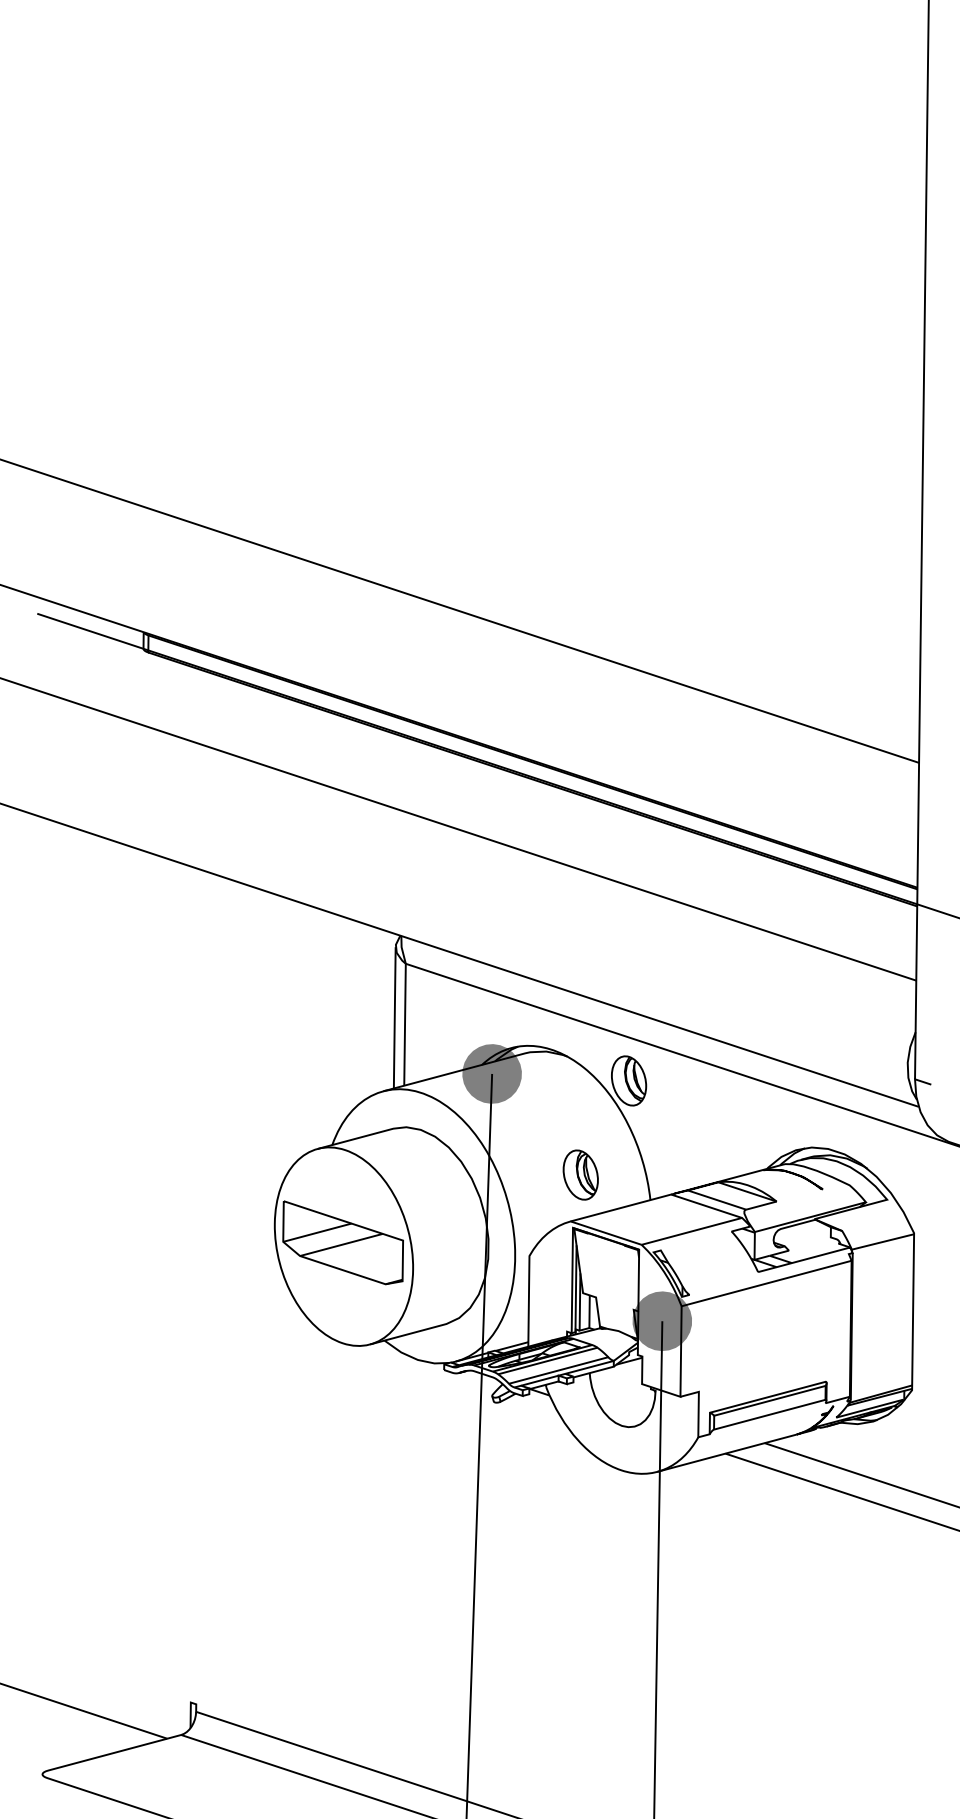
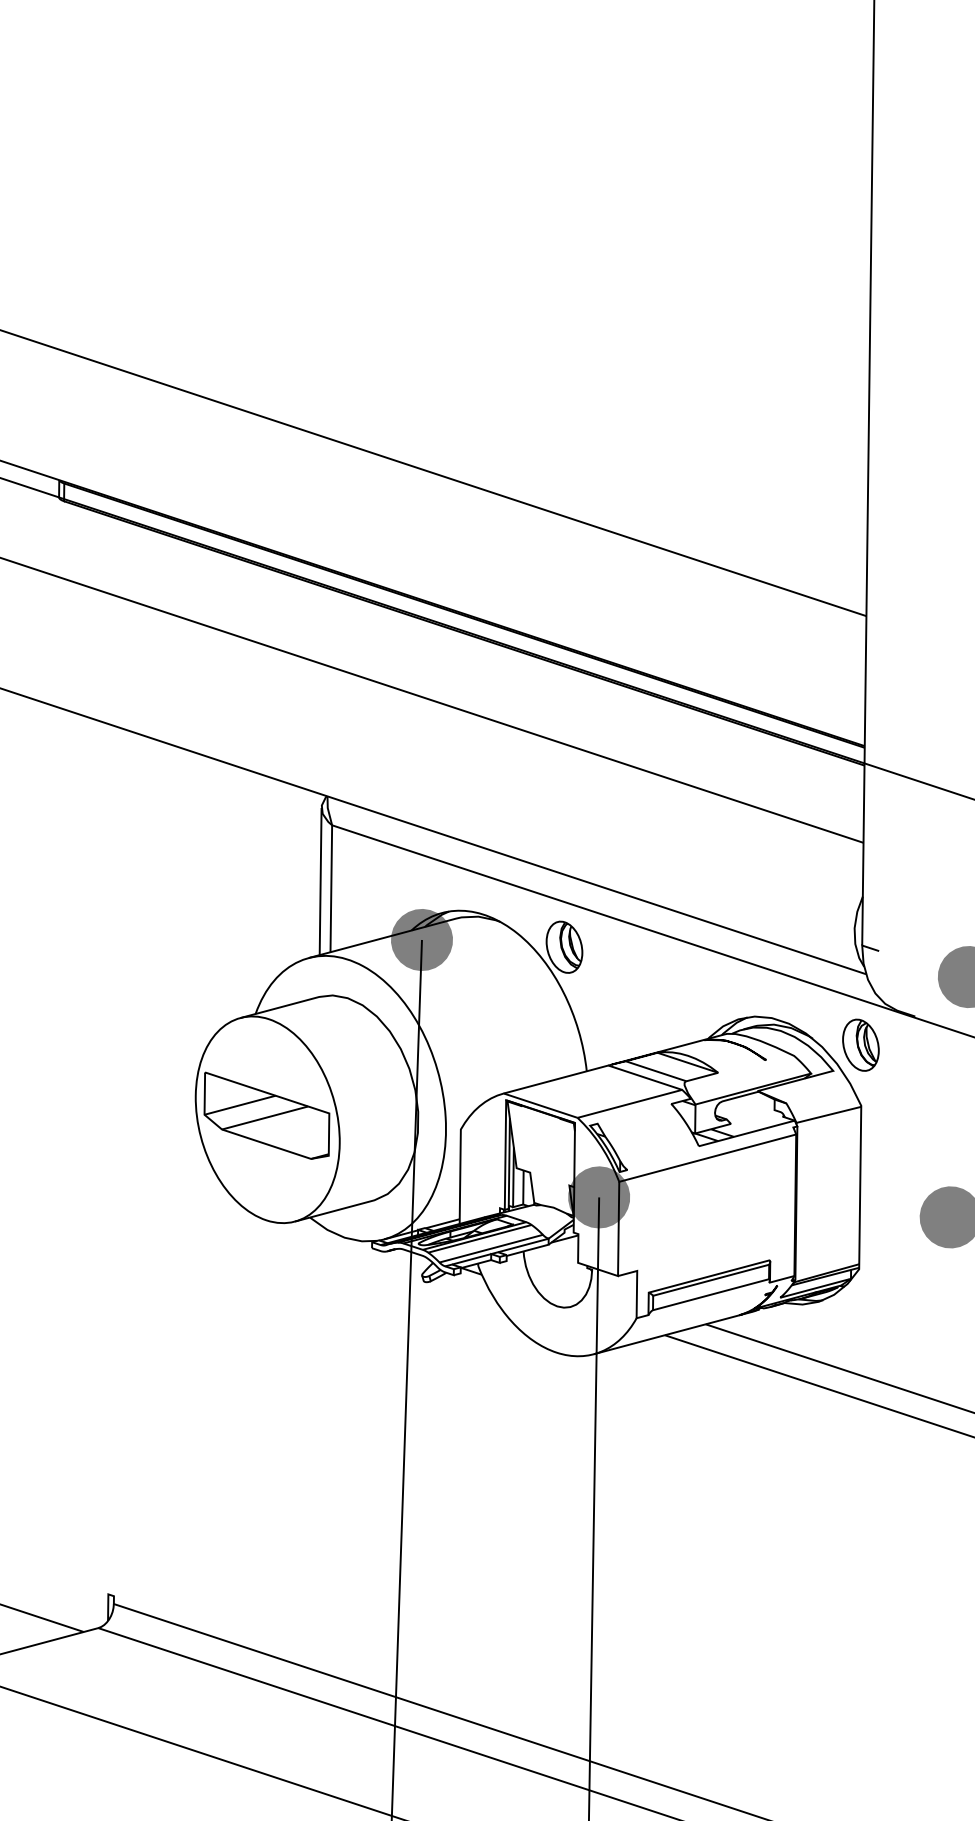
part: (580, 1174) -> (860, 1044), moved

